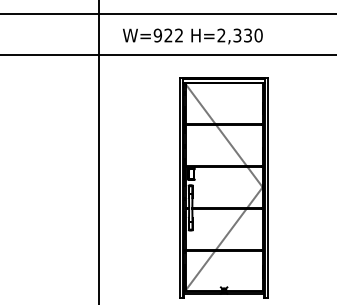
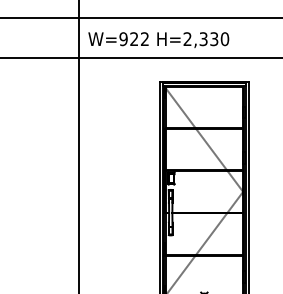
text: (192, 36) -> (158, 40), moved

